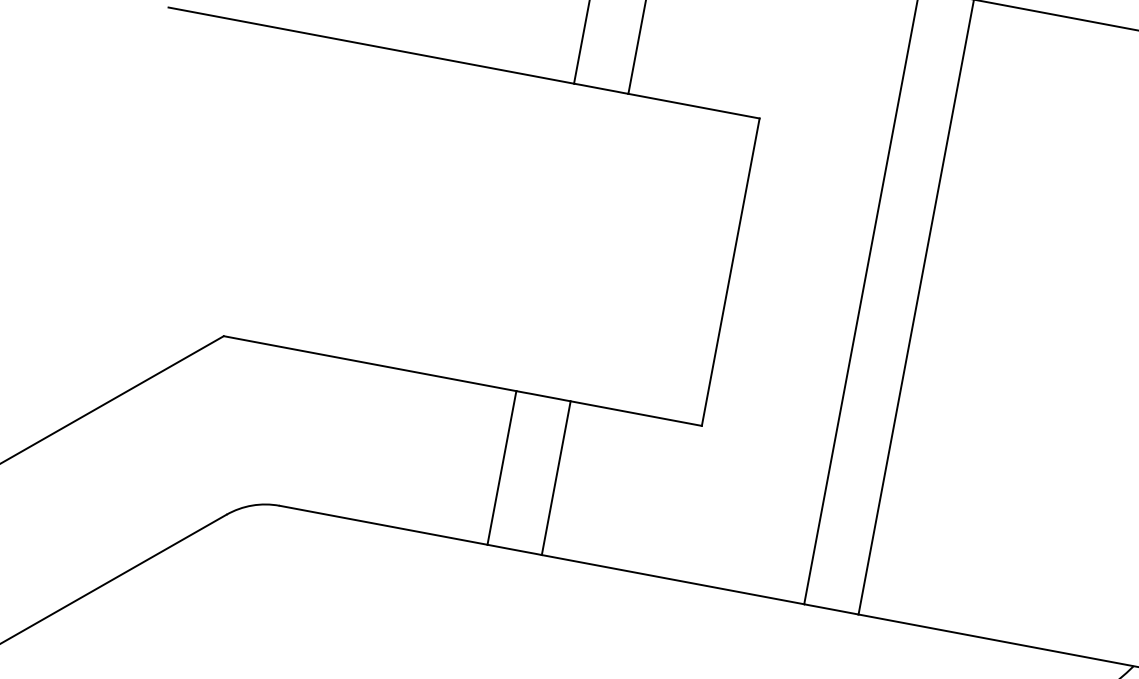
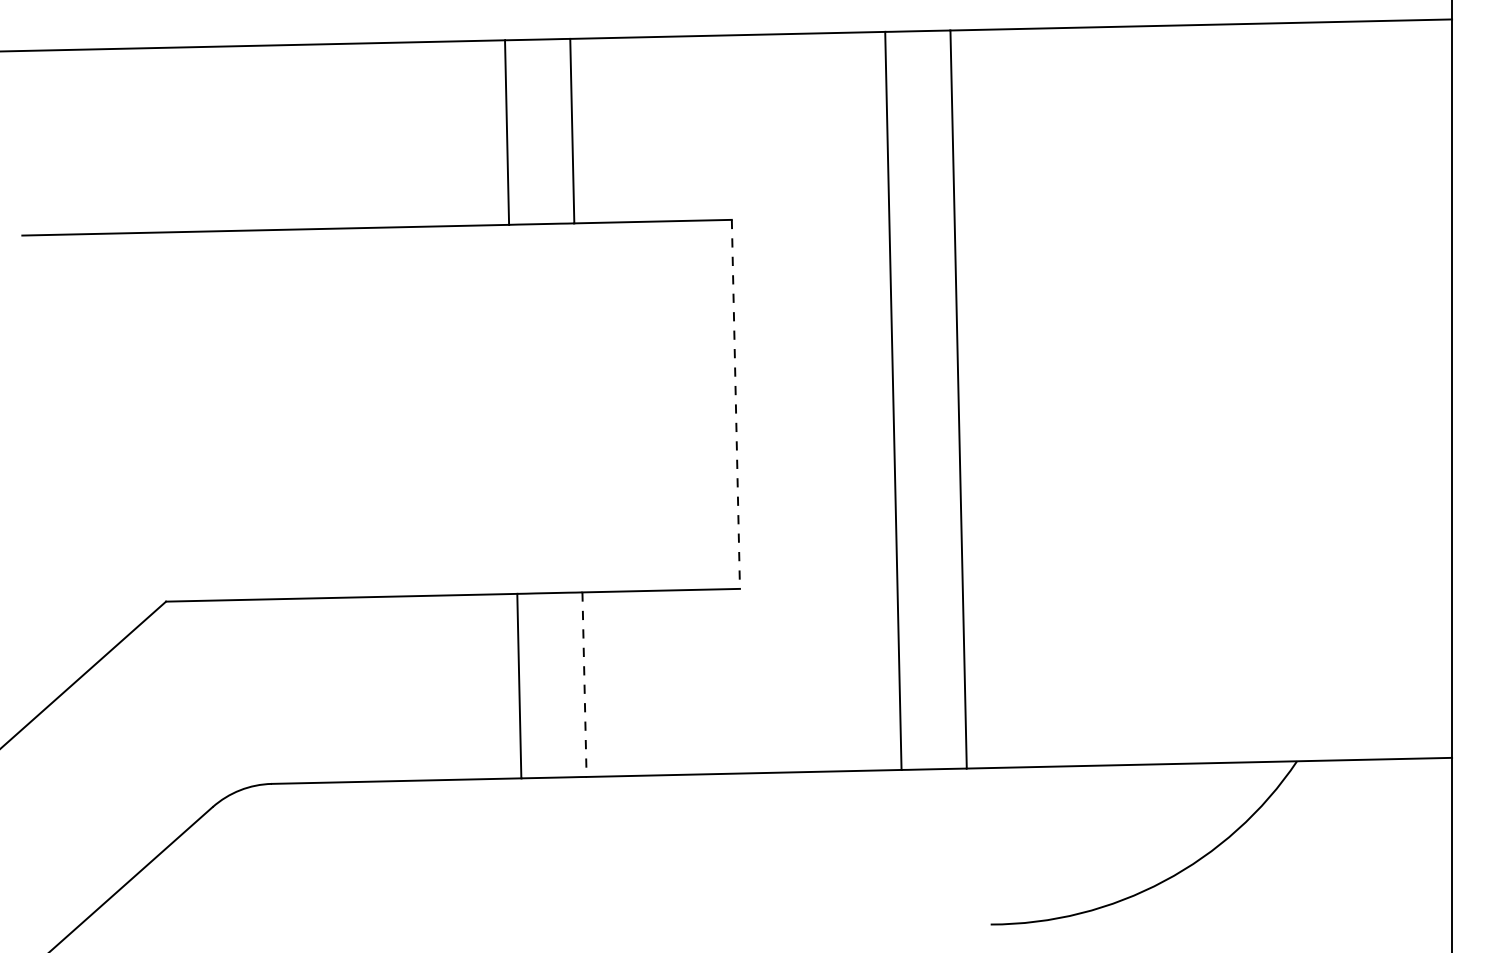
line: (730, 272) -> (735, 404), solid -> dashed
line: (556, 478) -> (584, 685), solid -> dashed

